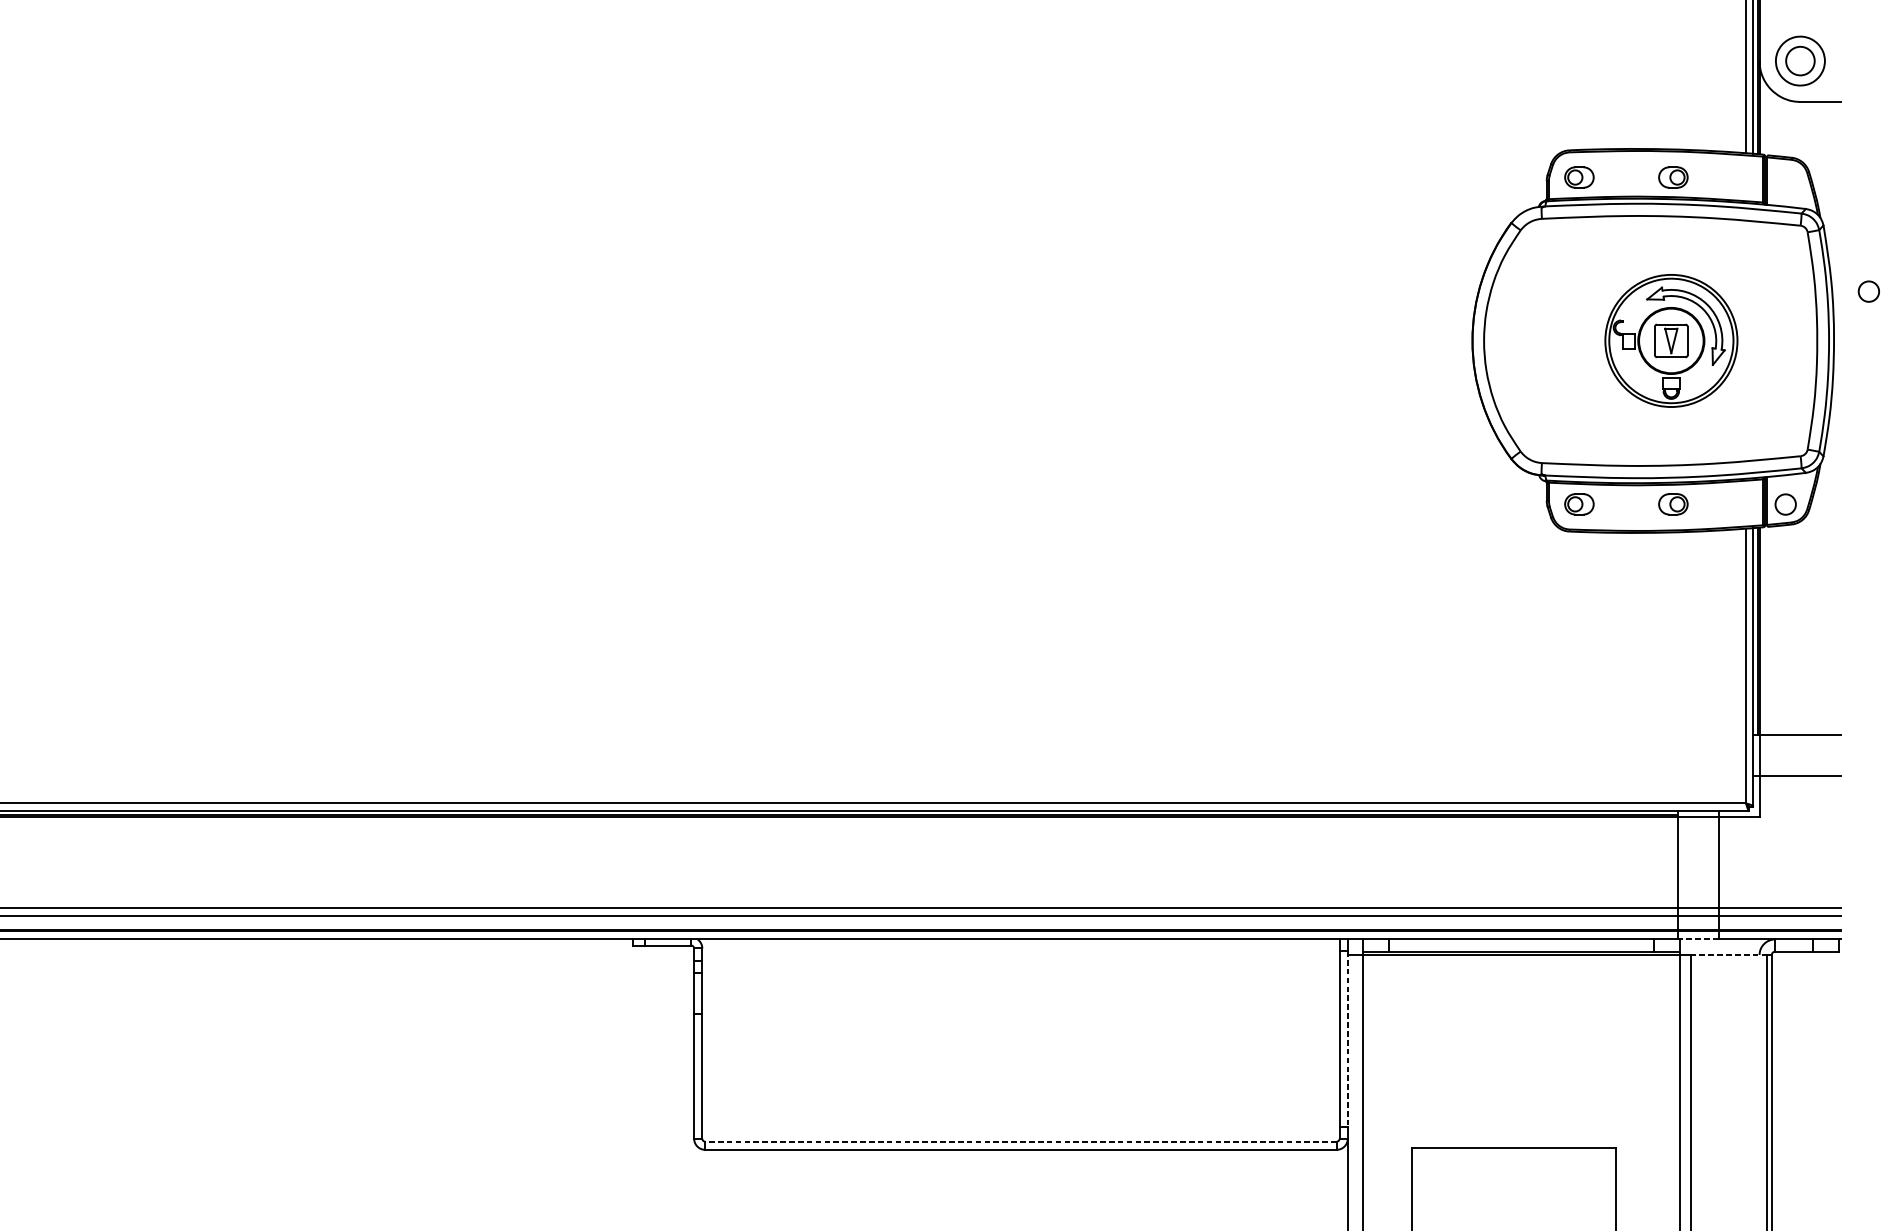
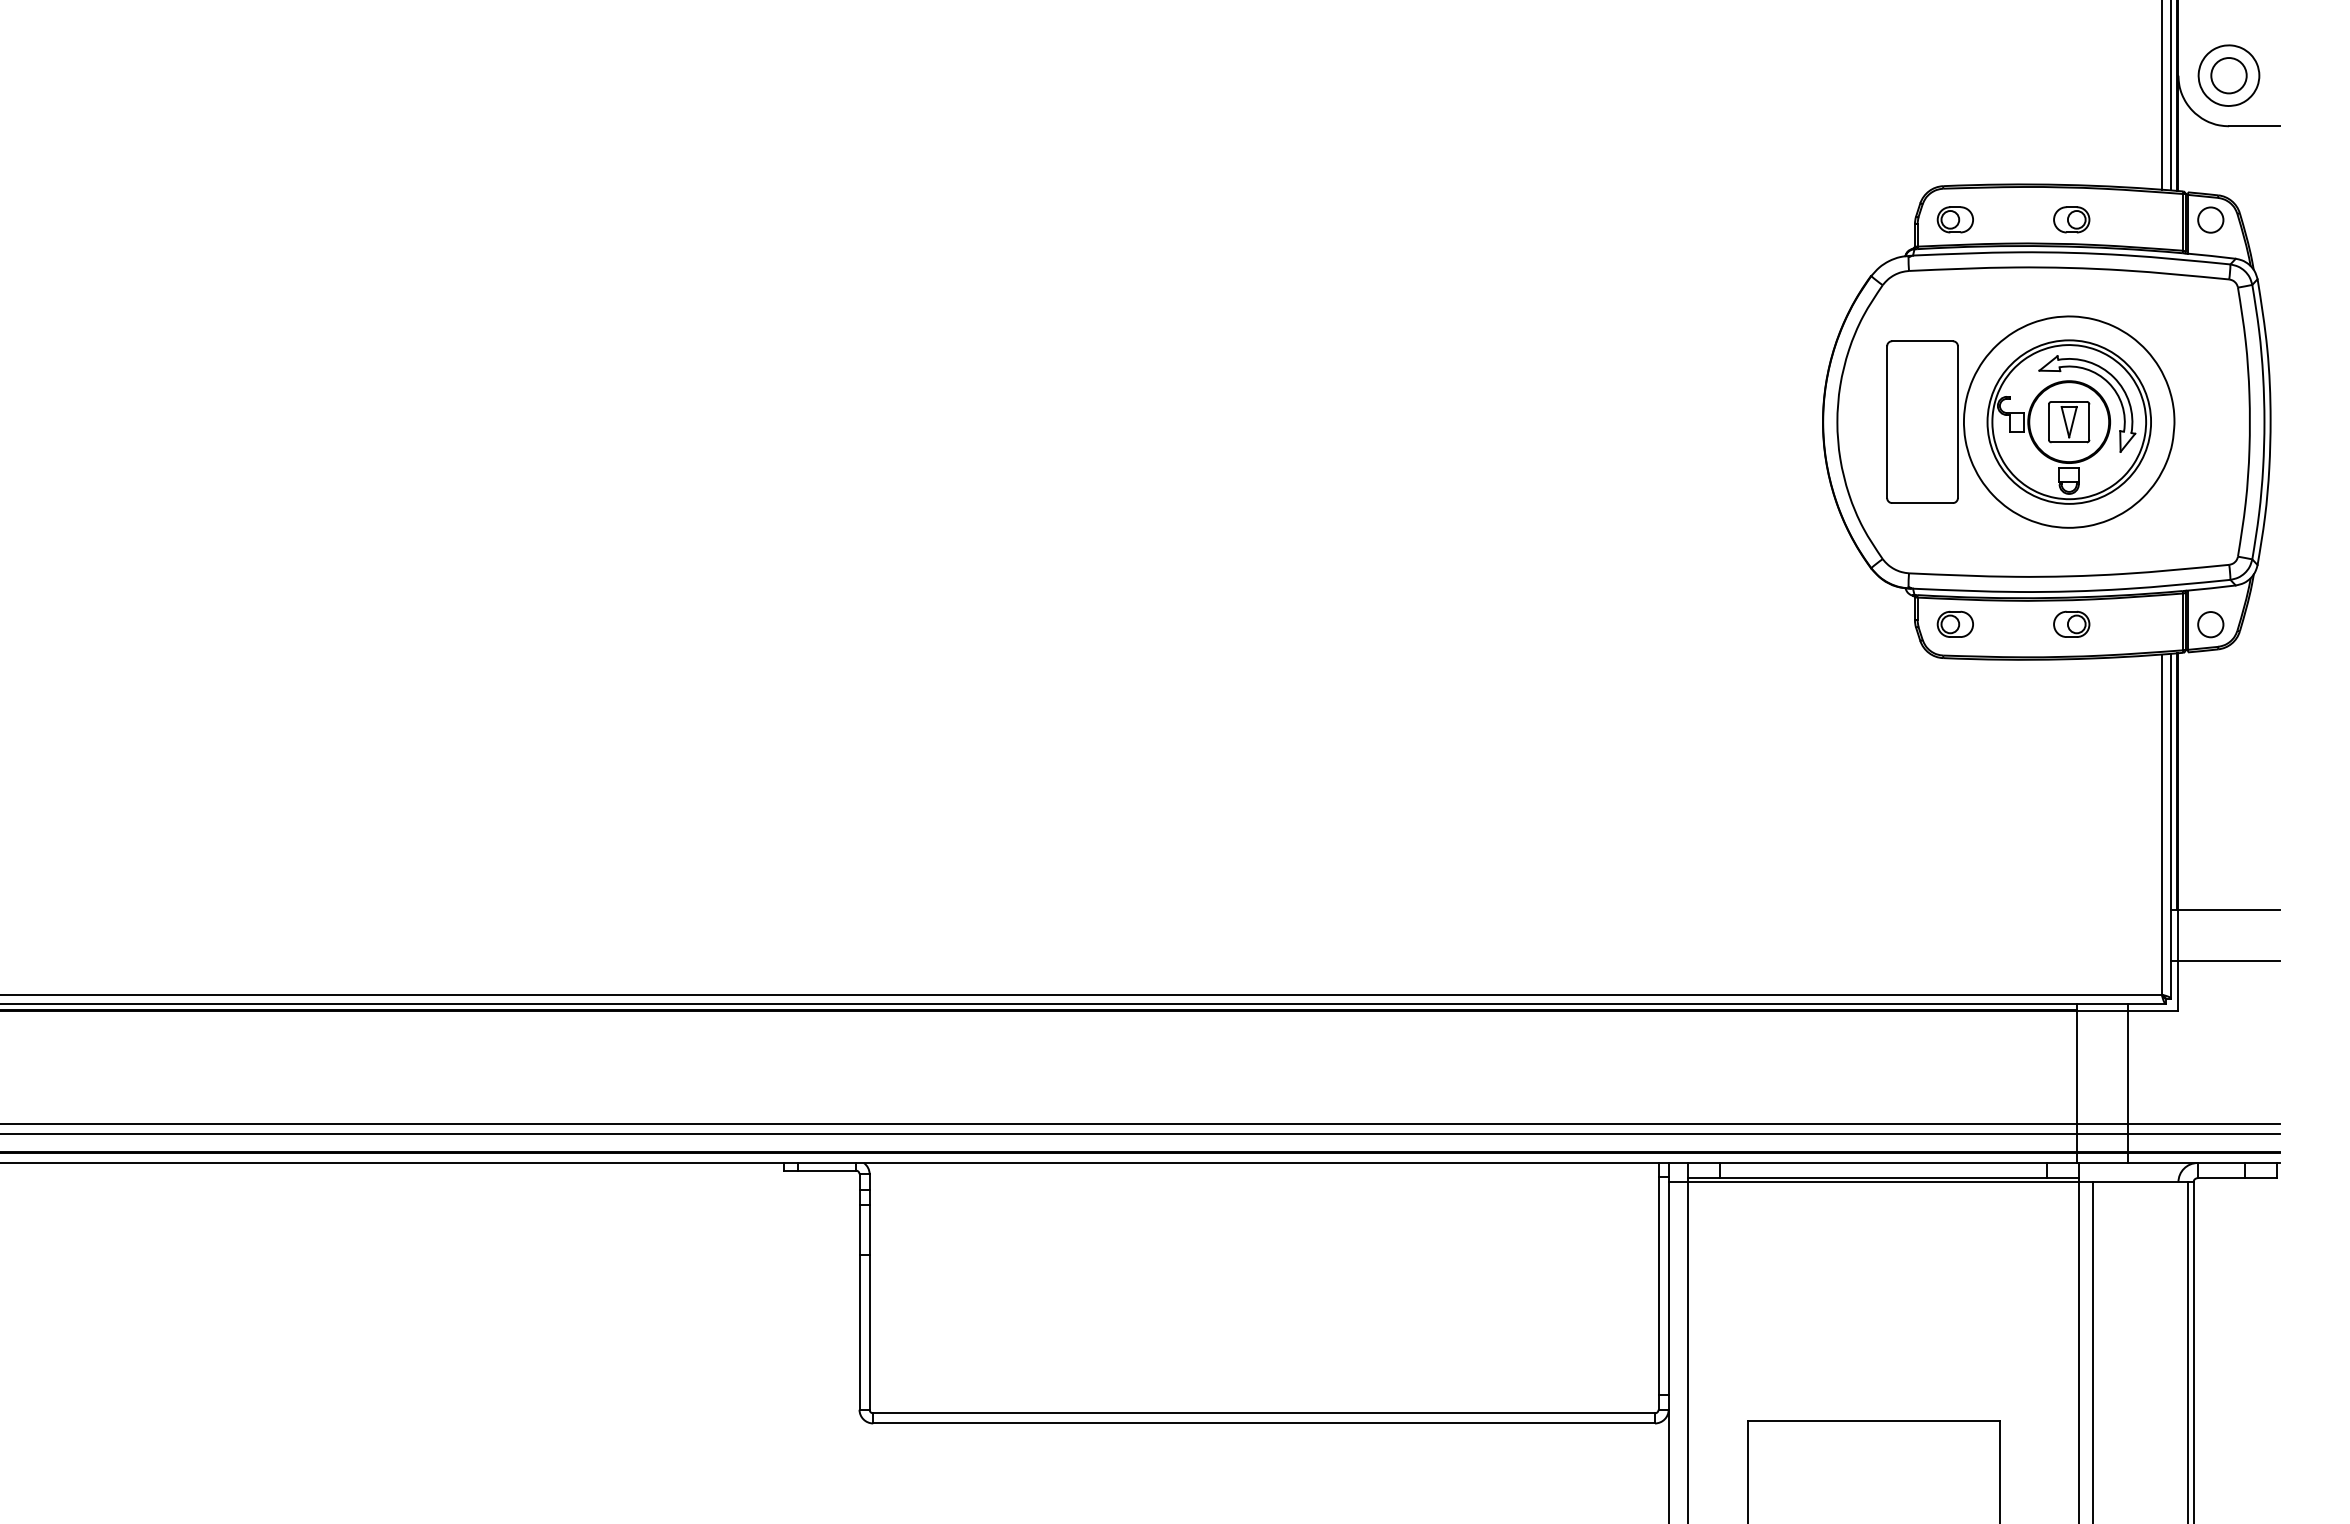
circle: (1868, 291) -> (2210, 219), moved
part: (1640, 340) -> (2030, 421), added
line: (1698, 939) -> (2102, 1163), dashed -> solid
line: (1728, 955) -> (2140, 1182), dashed -> solid
line: (1347, 1039) -> (1668, 1286), dashed -> solid
line: (1021, 1141) -> (1264, 1413), dashed -> solid

